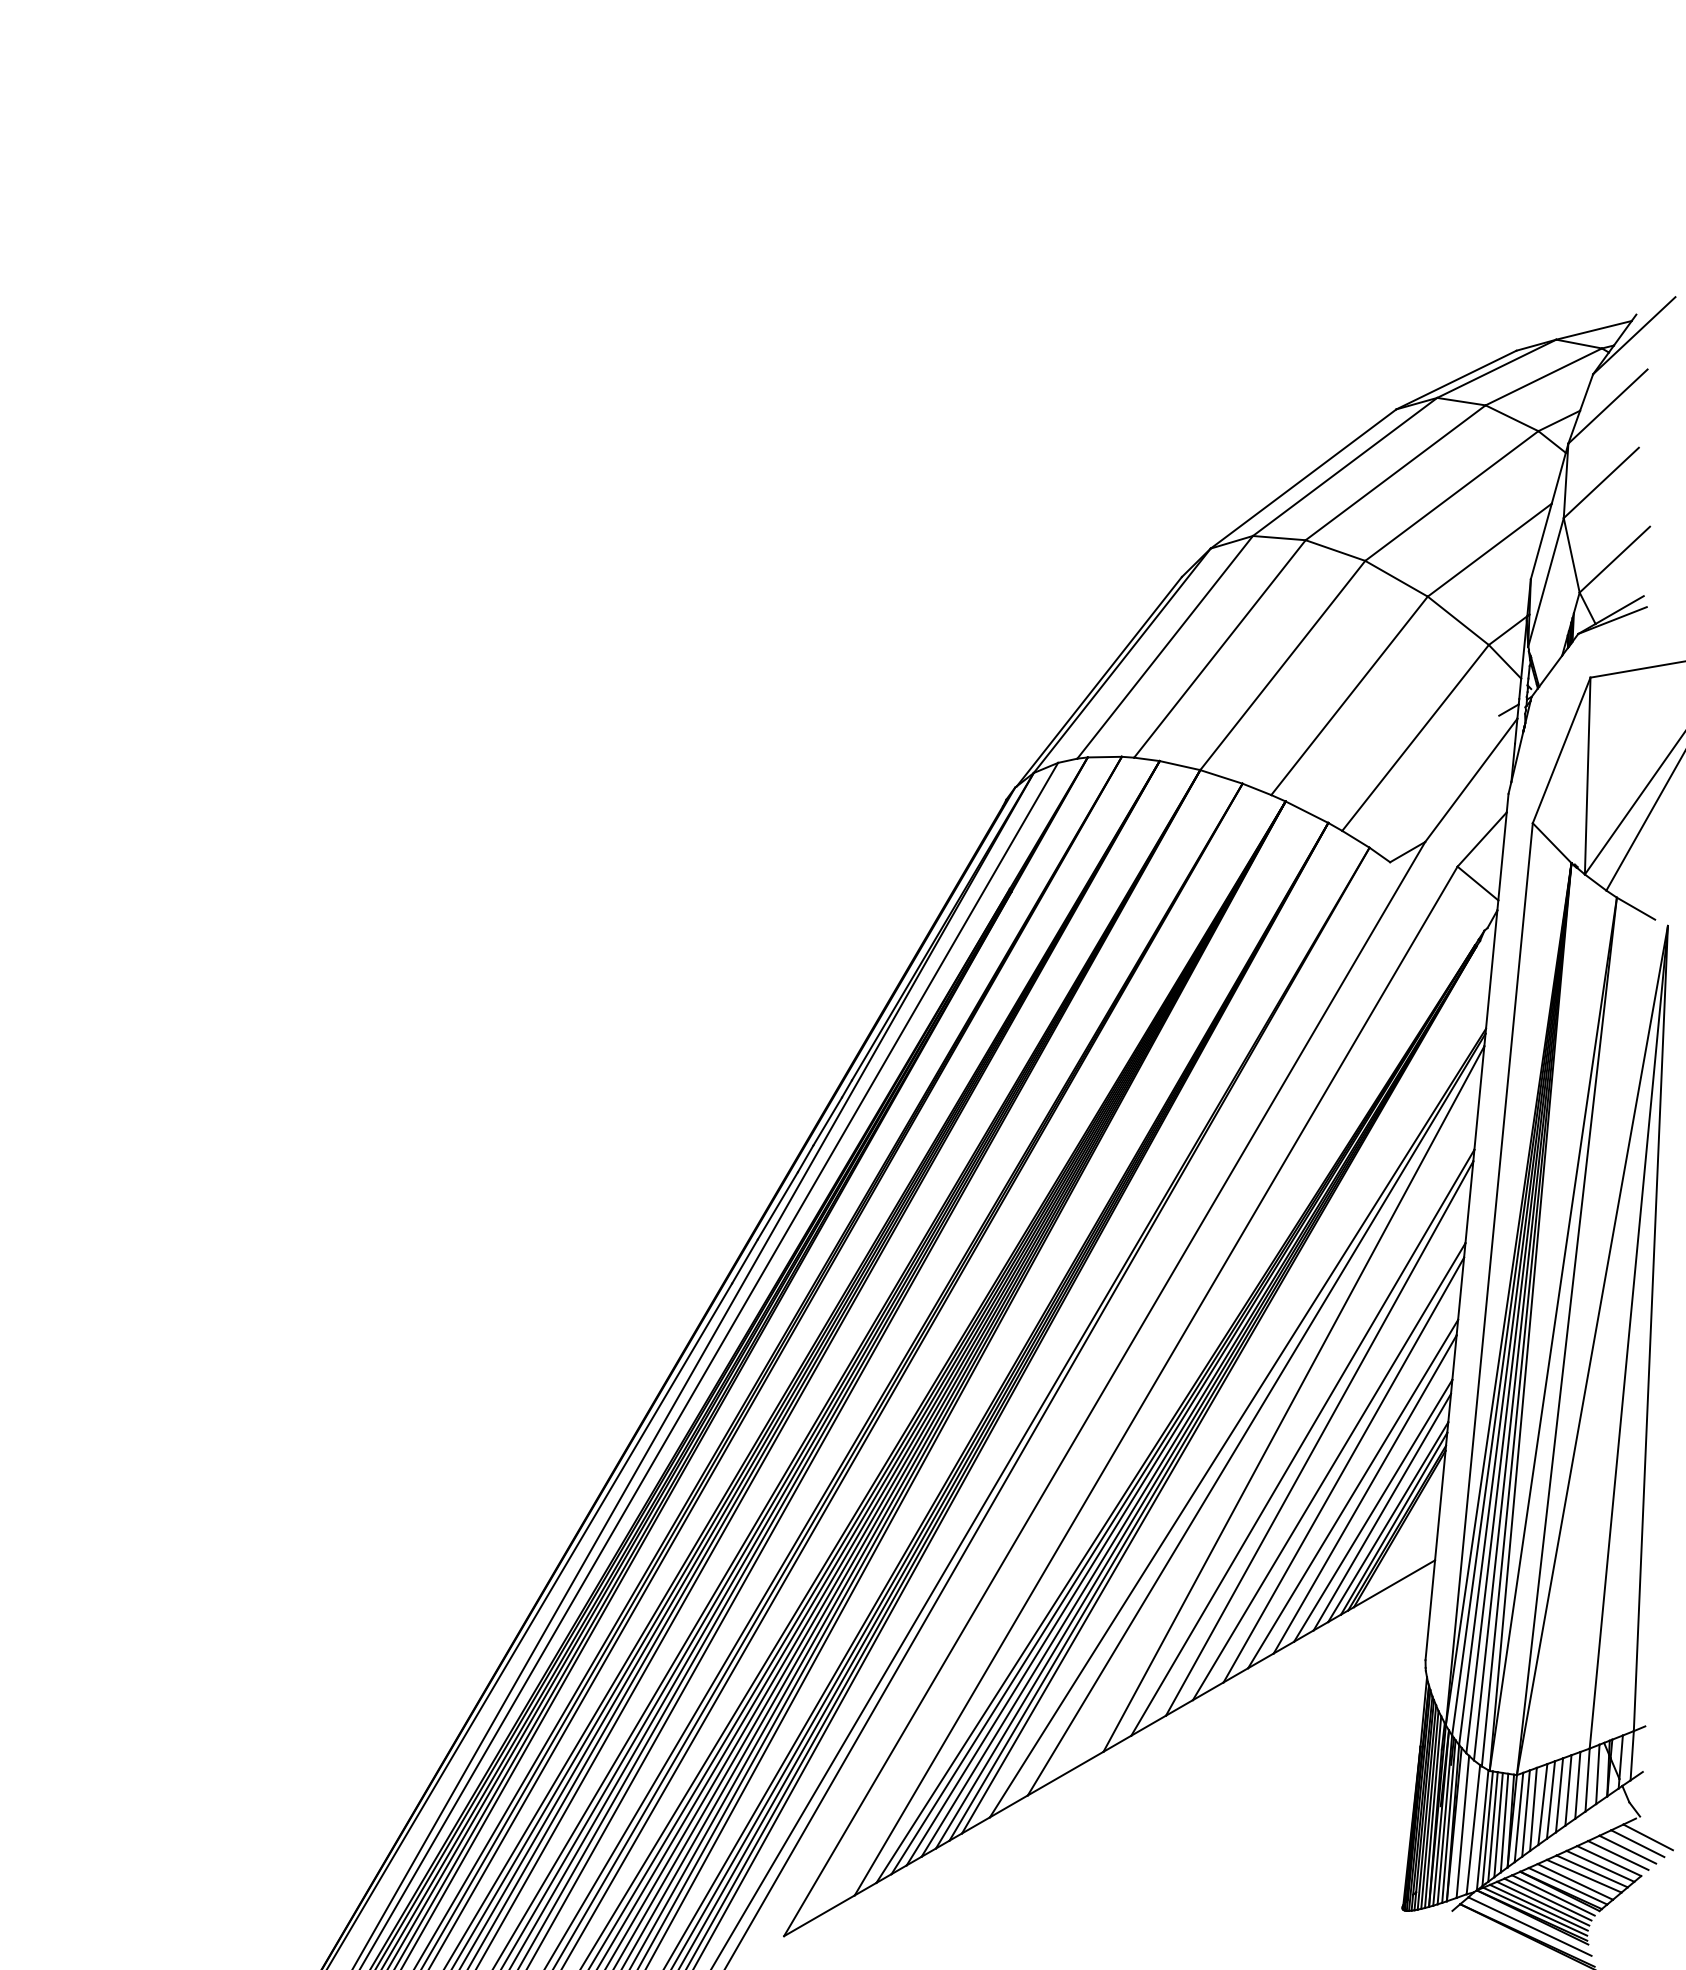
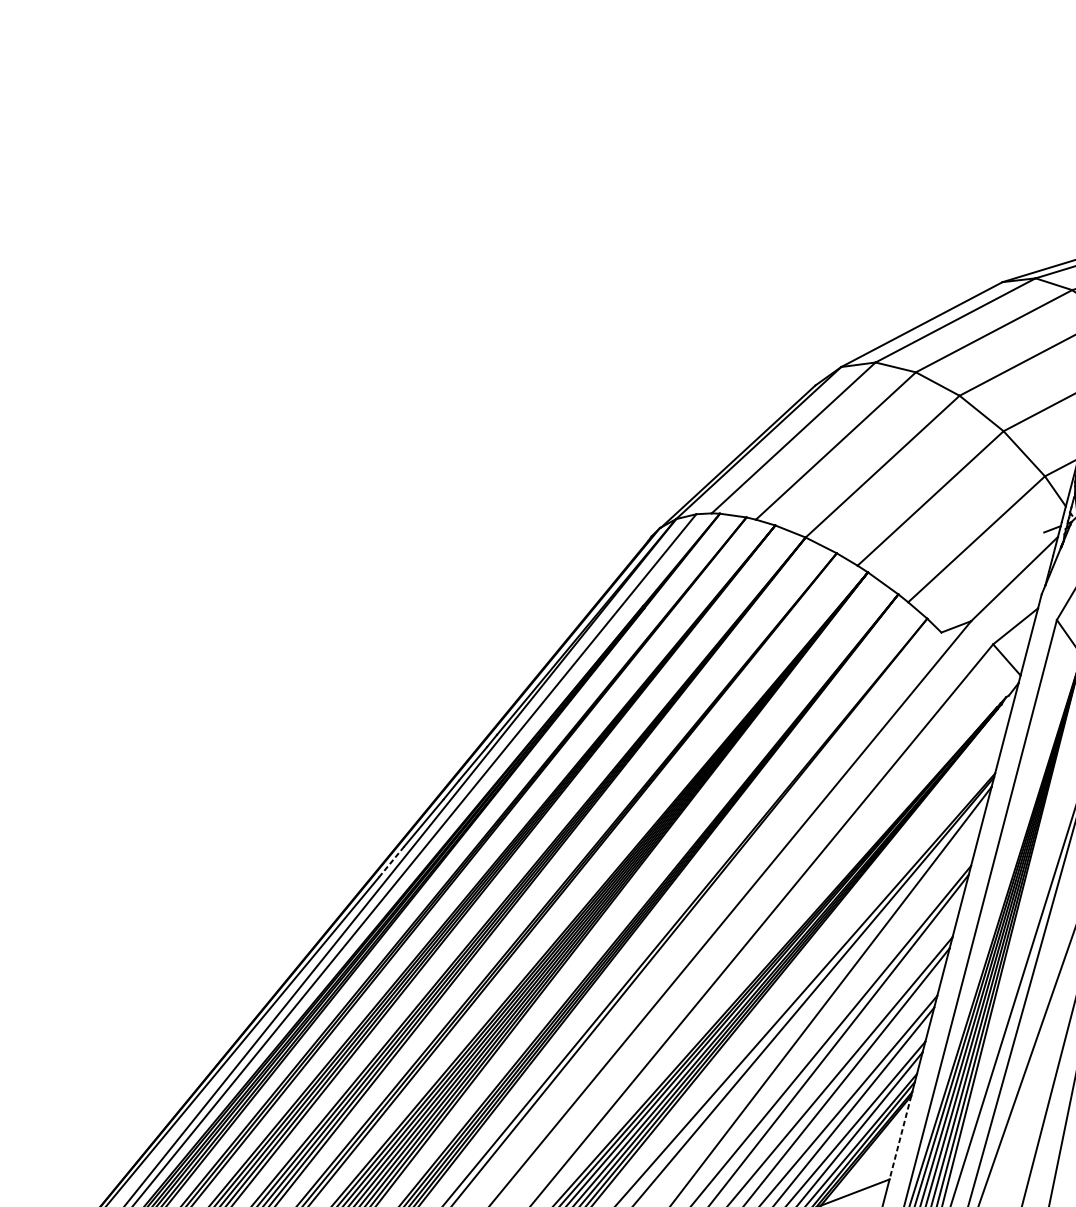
line: (745, 1261) -> (392, 862), solid -> dashed
line: (1440, 1506) -> (900, 1138), solid -> dashed

